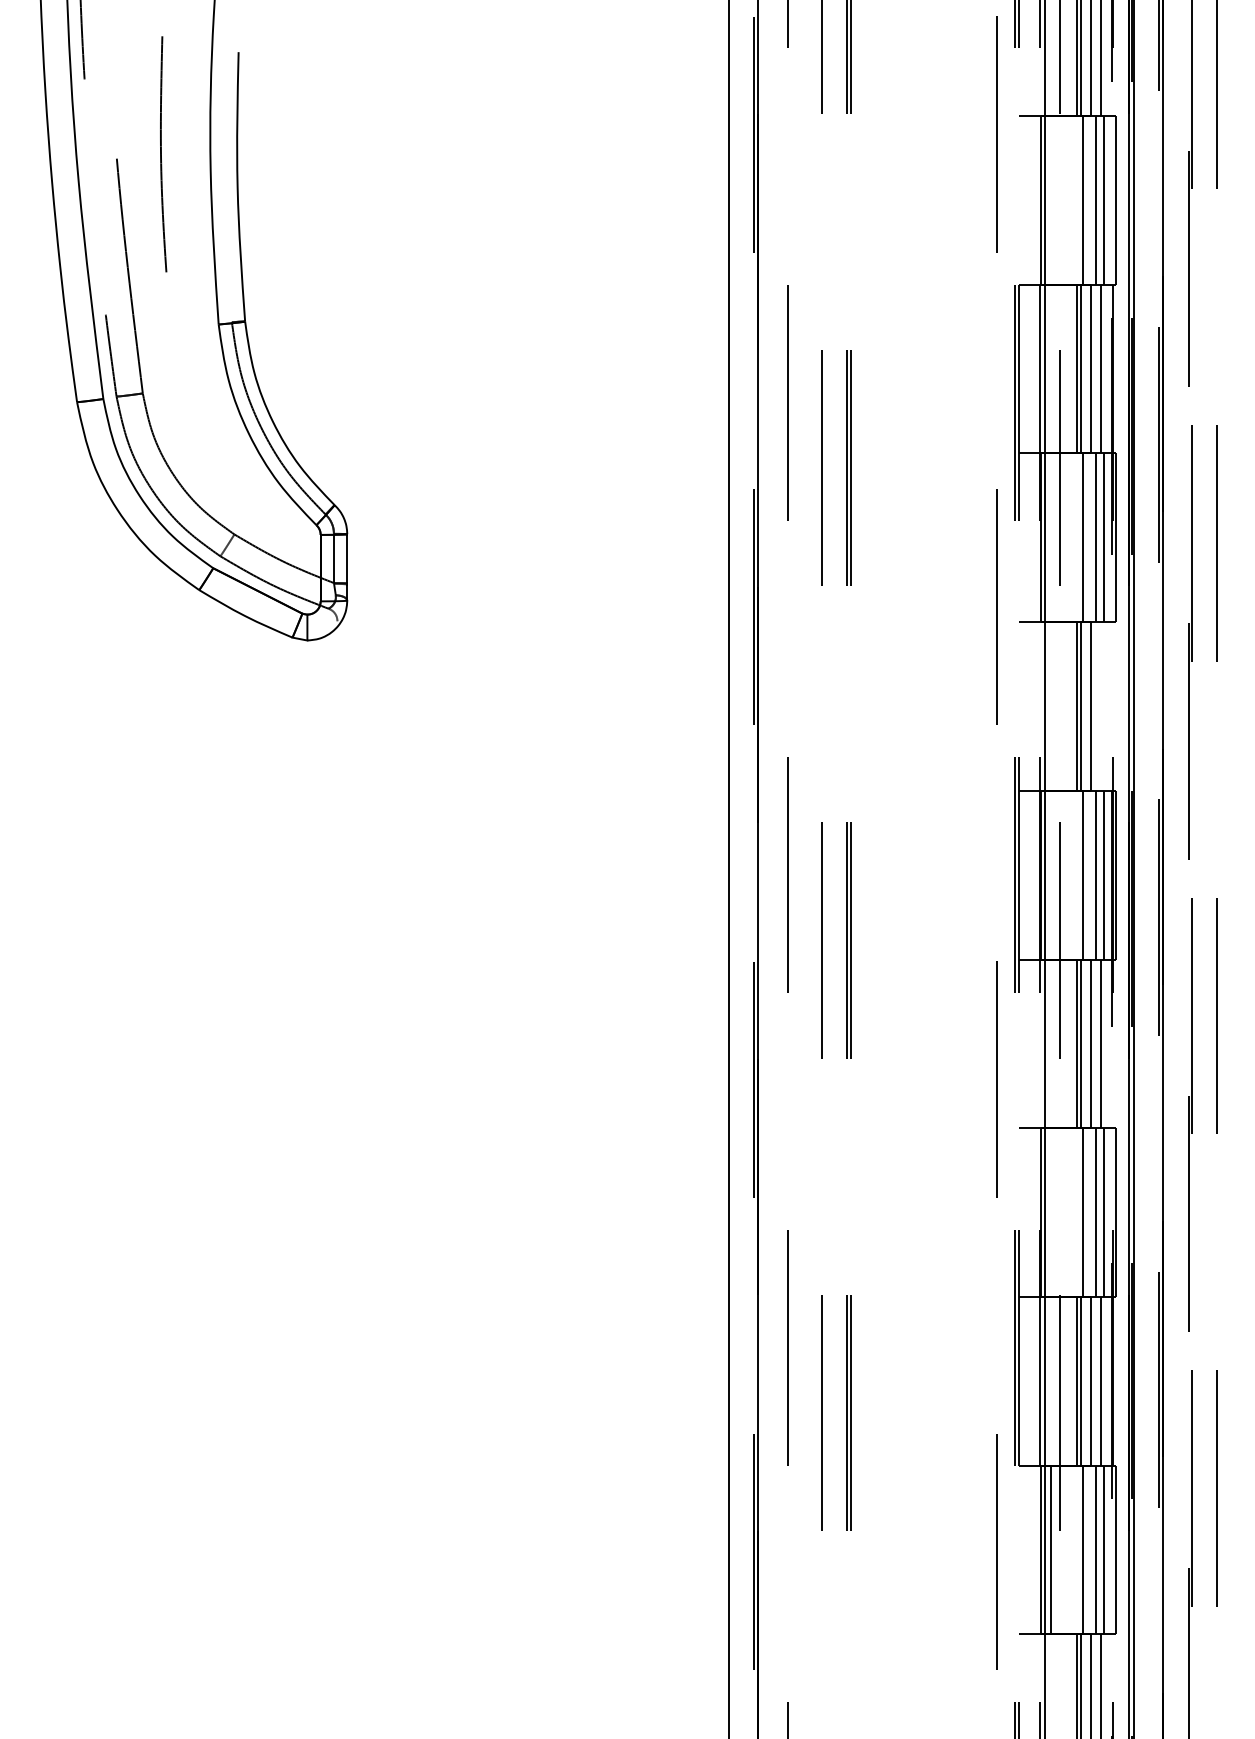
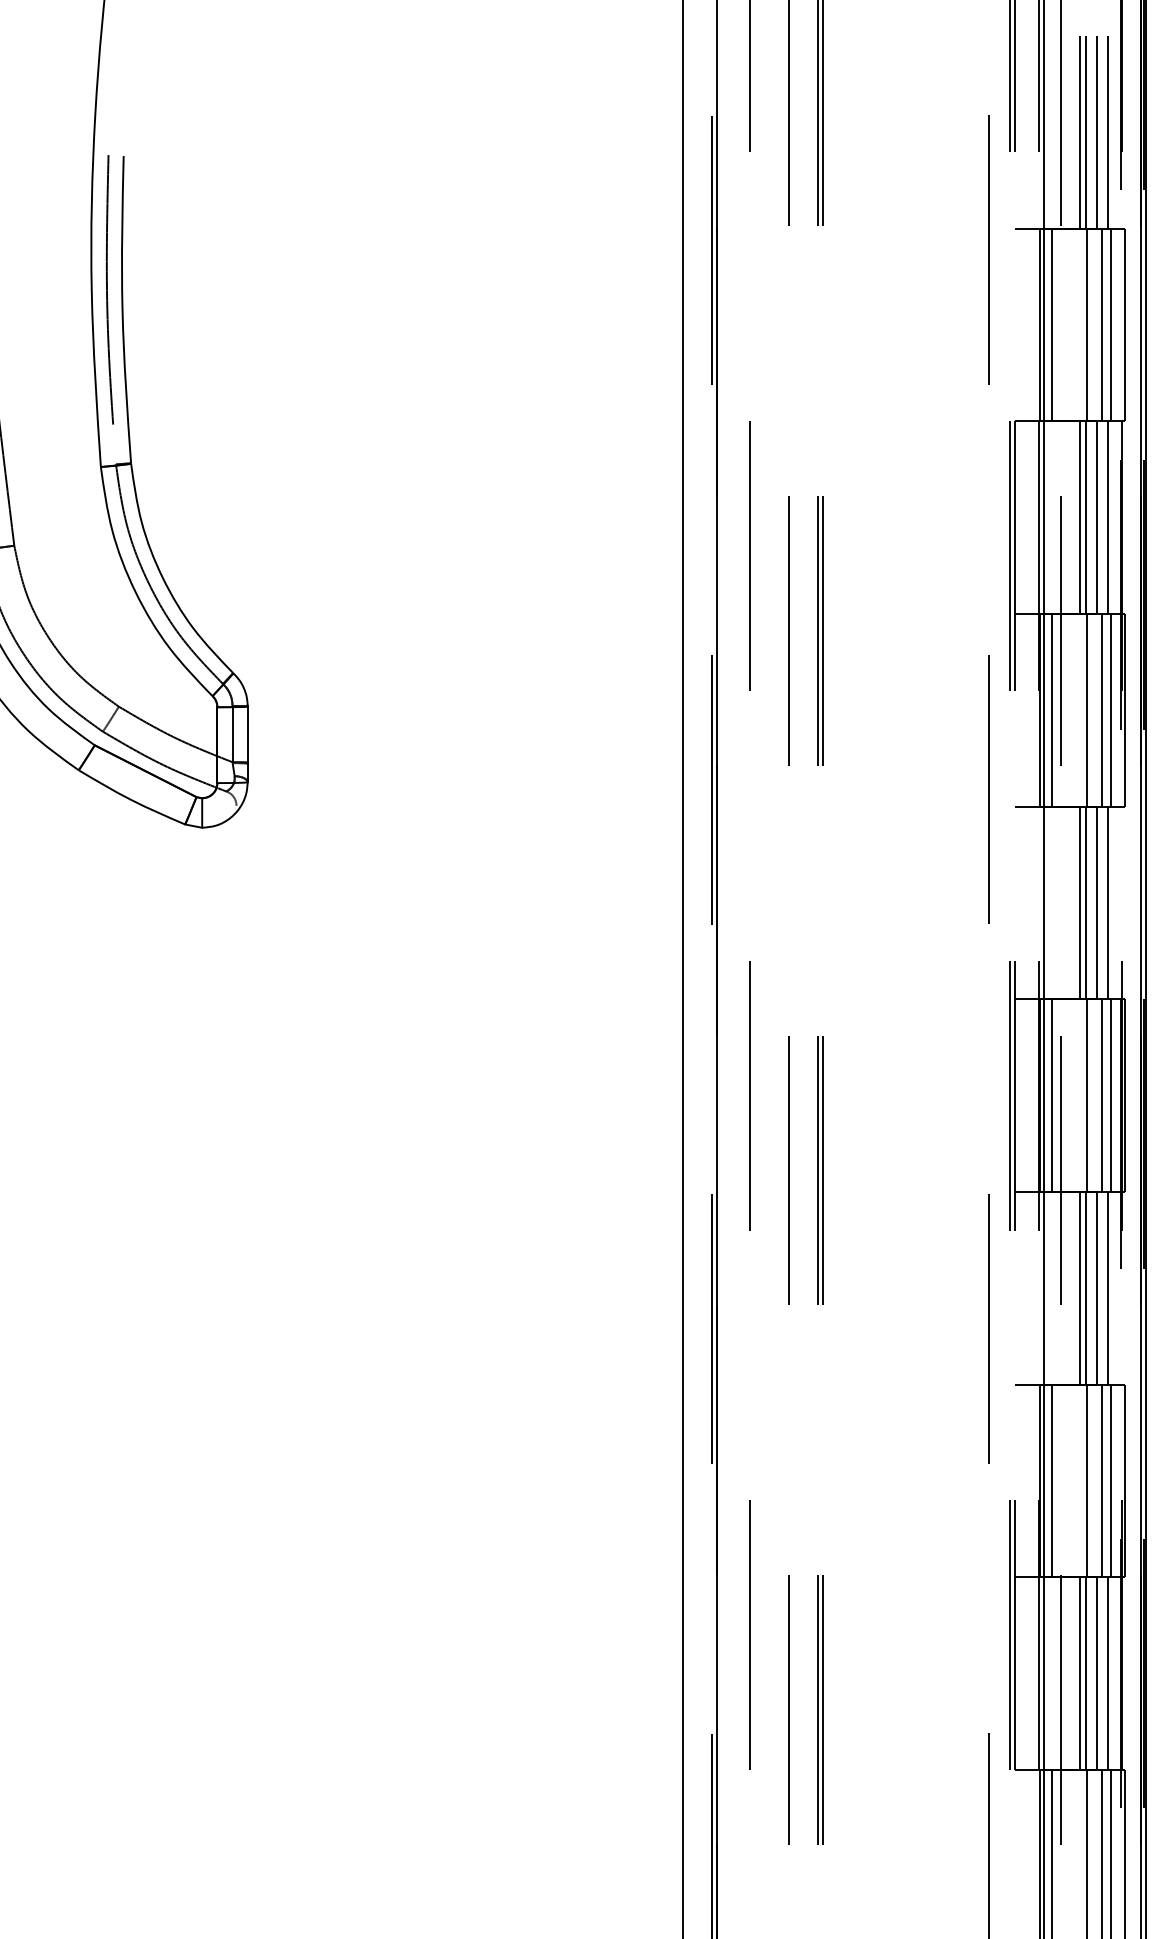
curve: (161, 154) -> (107, 290), moved
line: (1051, 199) -> (1051, 324), added
line: (1051, 537) -> (1051, 710), added
line: (1101, 706) -> (1108, 903), added
line: (1051, 874) -> (1051, 1094), added
line: (1051, 1212) -> (1051, 1480), added

